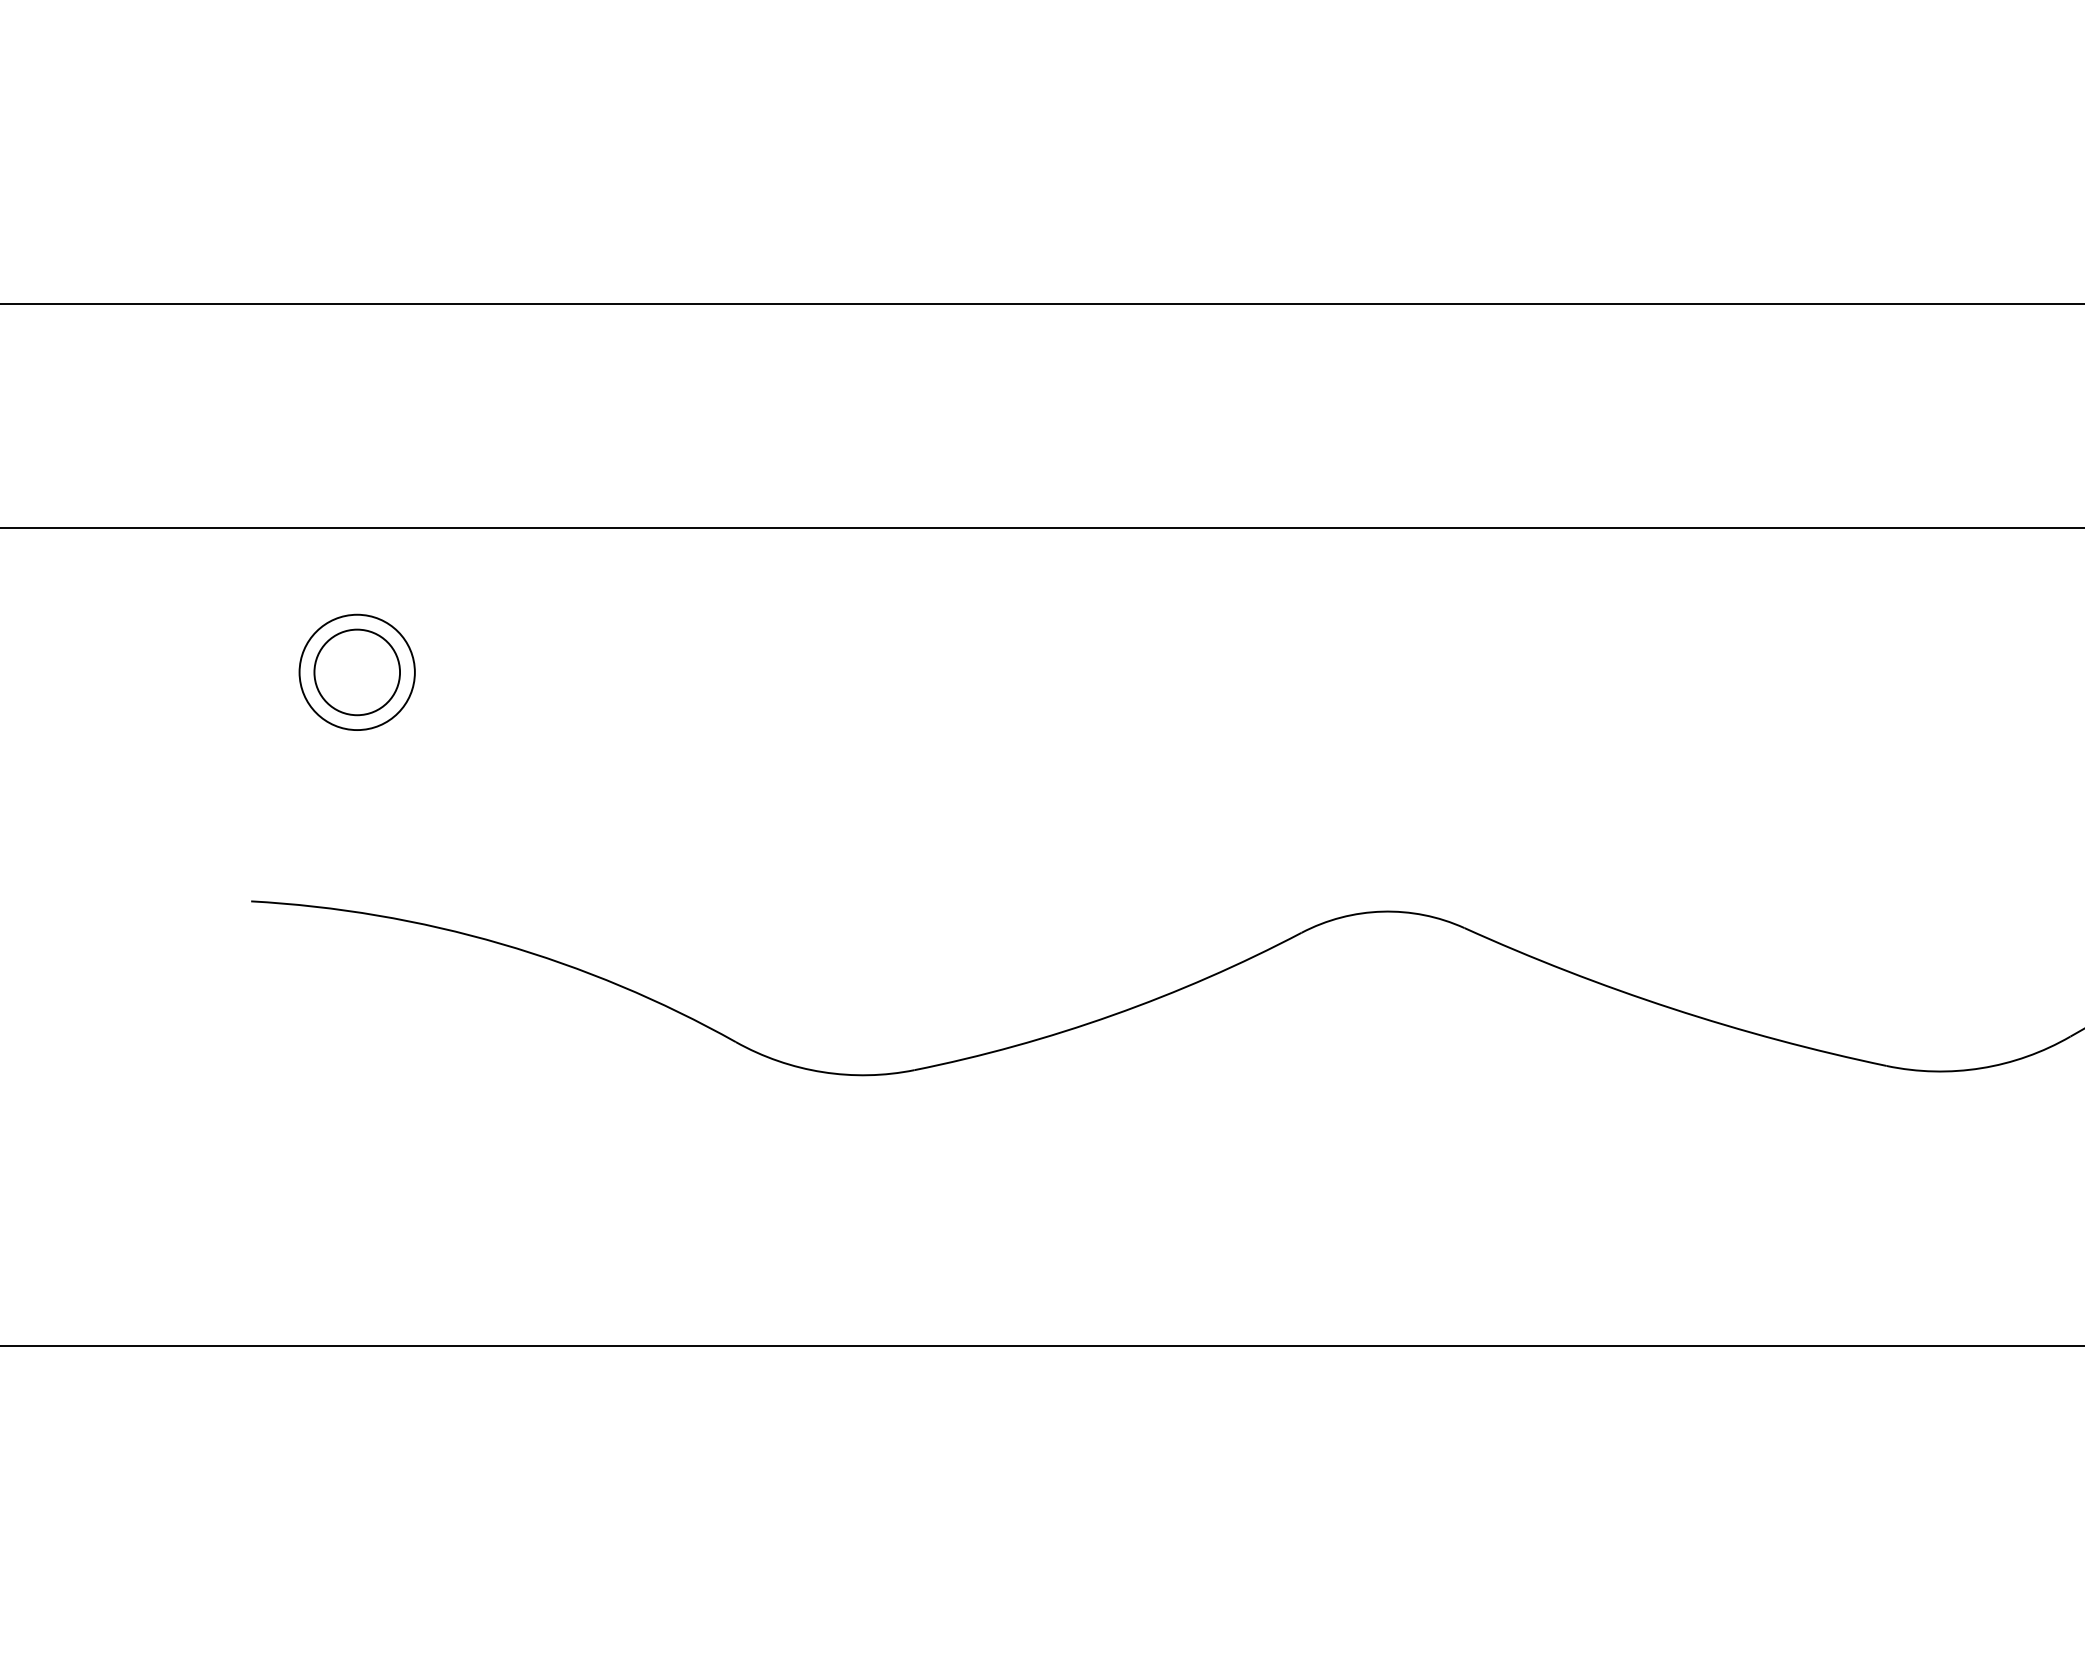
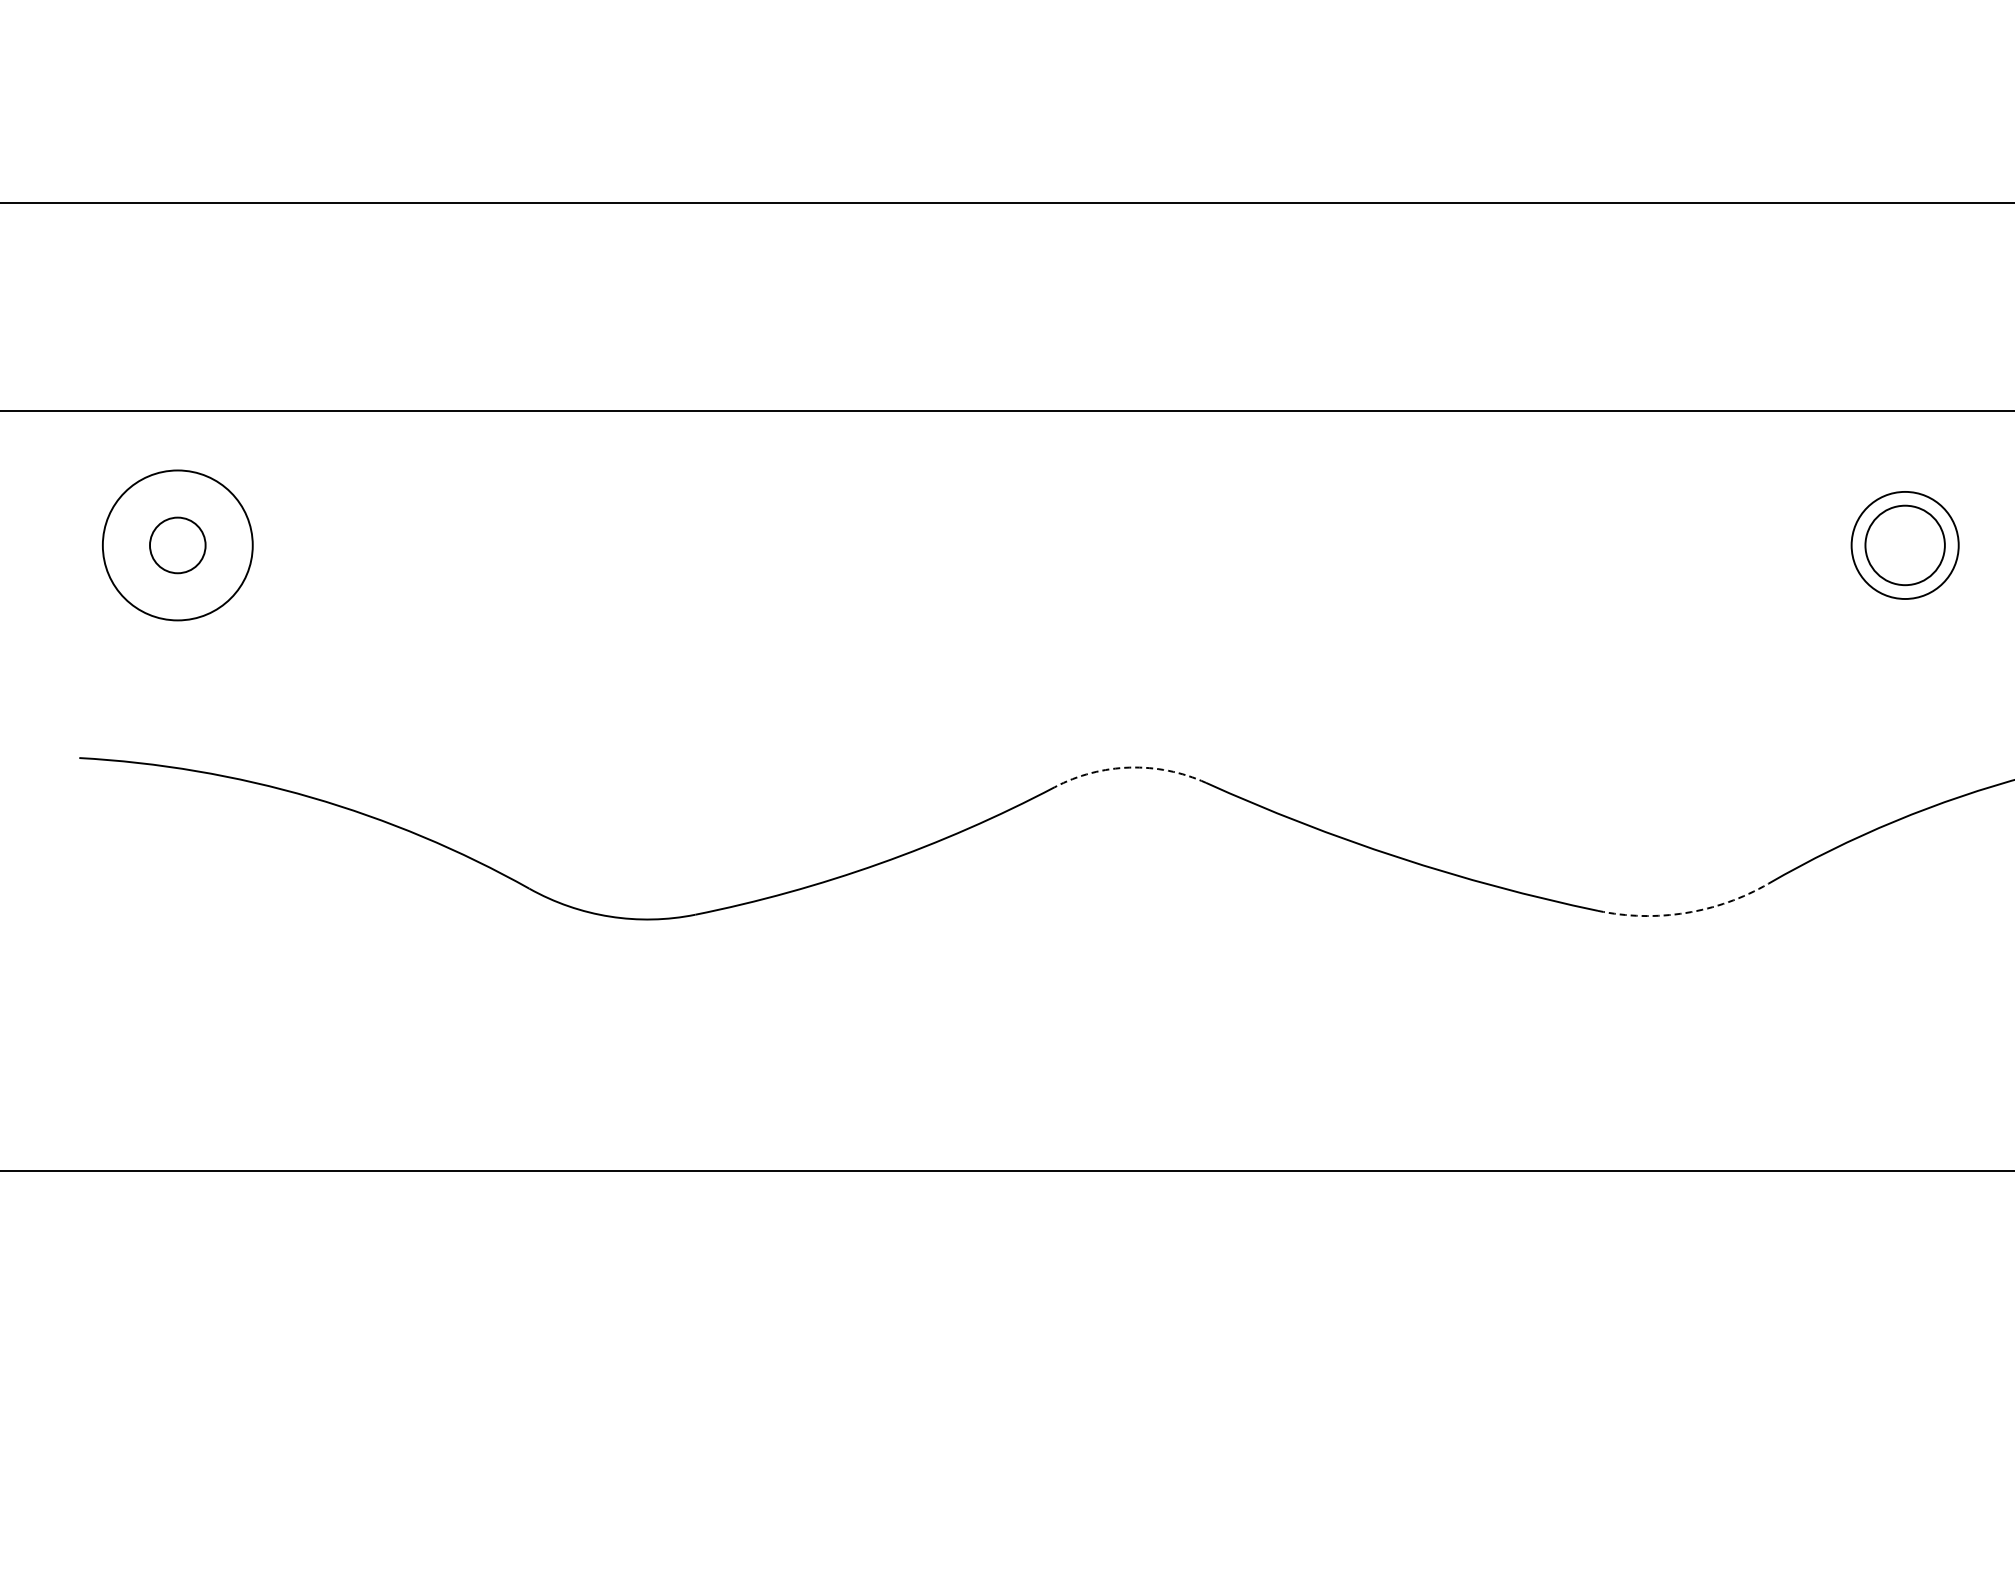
circle: (356, 672) -> (177, 545), size x0.7
circle: (356, 672) -> (177, 545), size x1.4
arc: (1382, 911) -> (1129, 767), solid -> dashed
arc: (1980, 1068) -> (1685, 913), solid -> dashed

